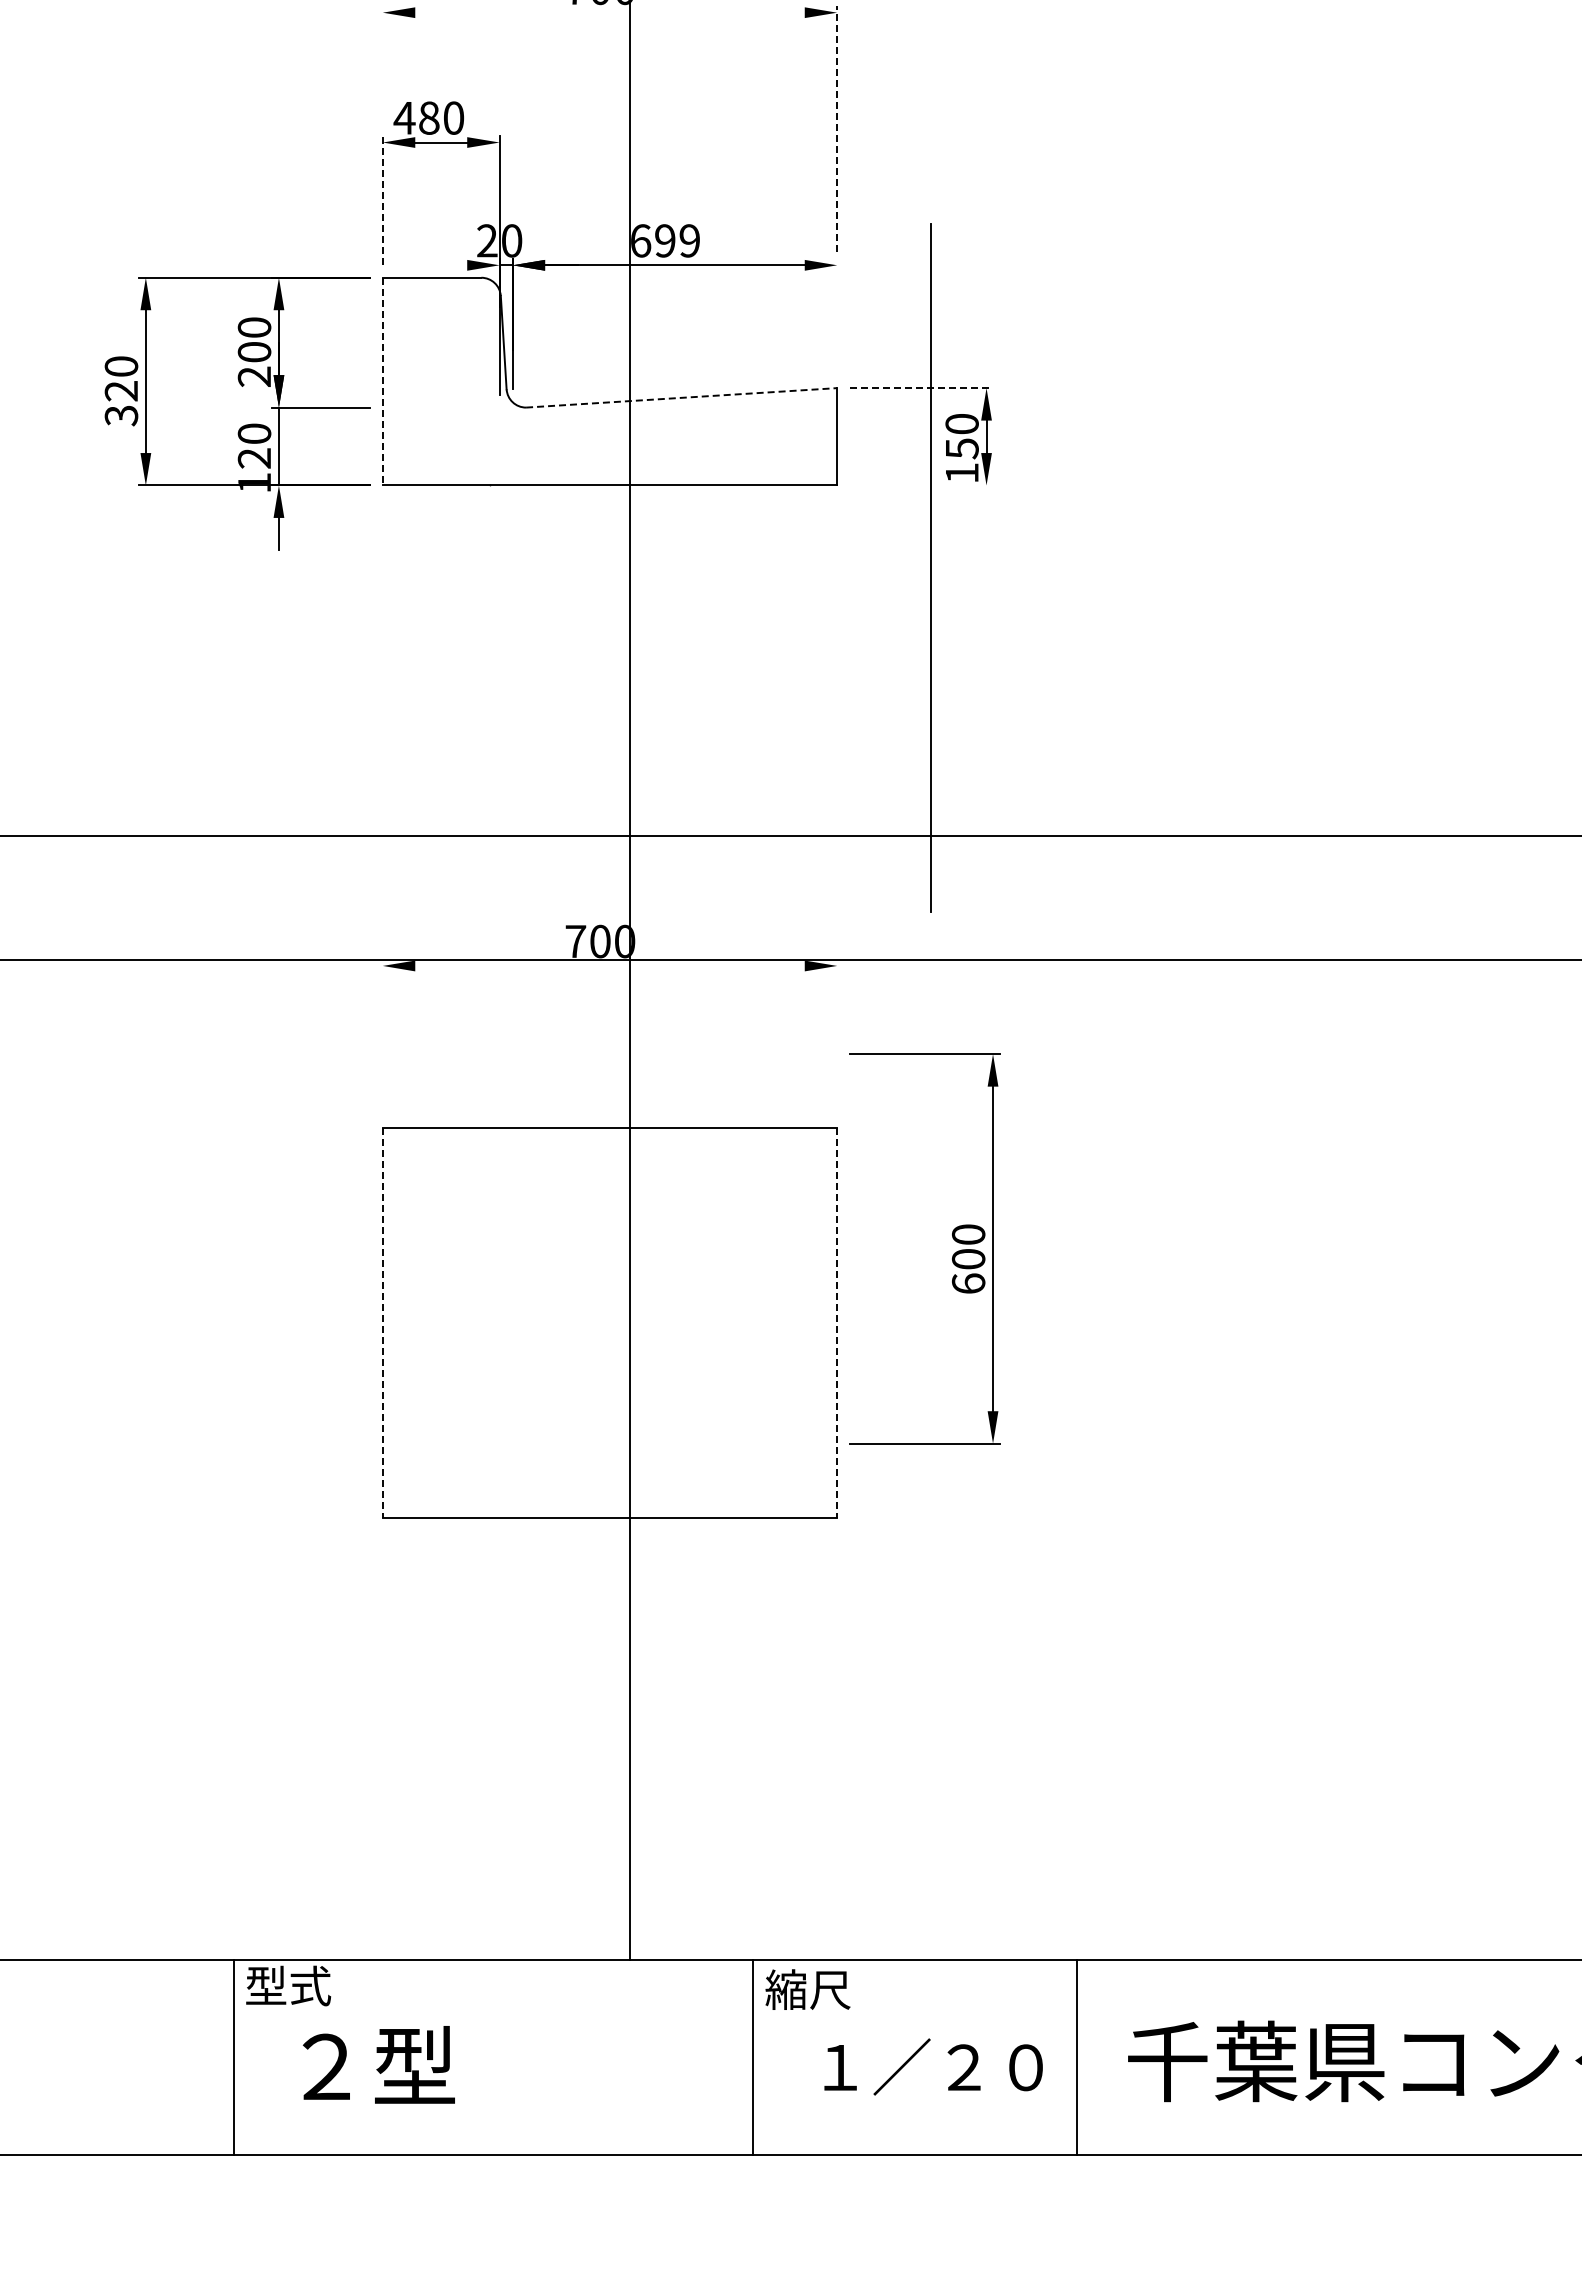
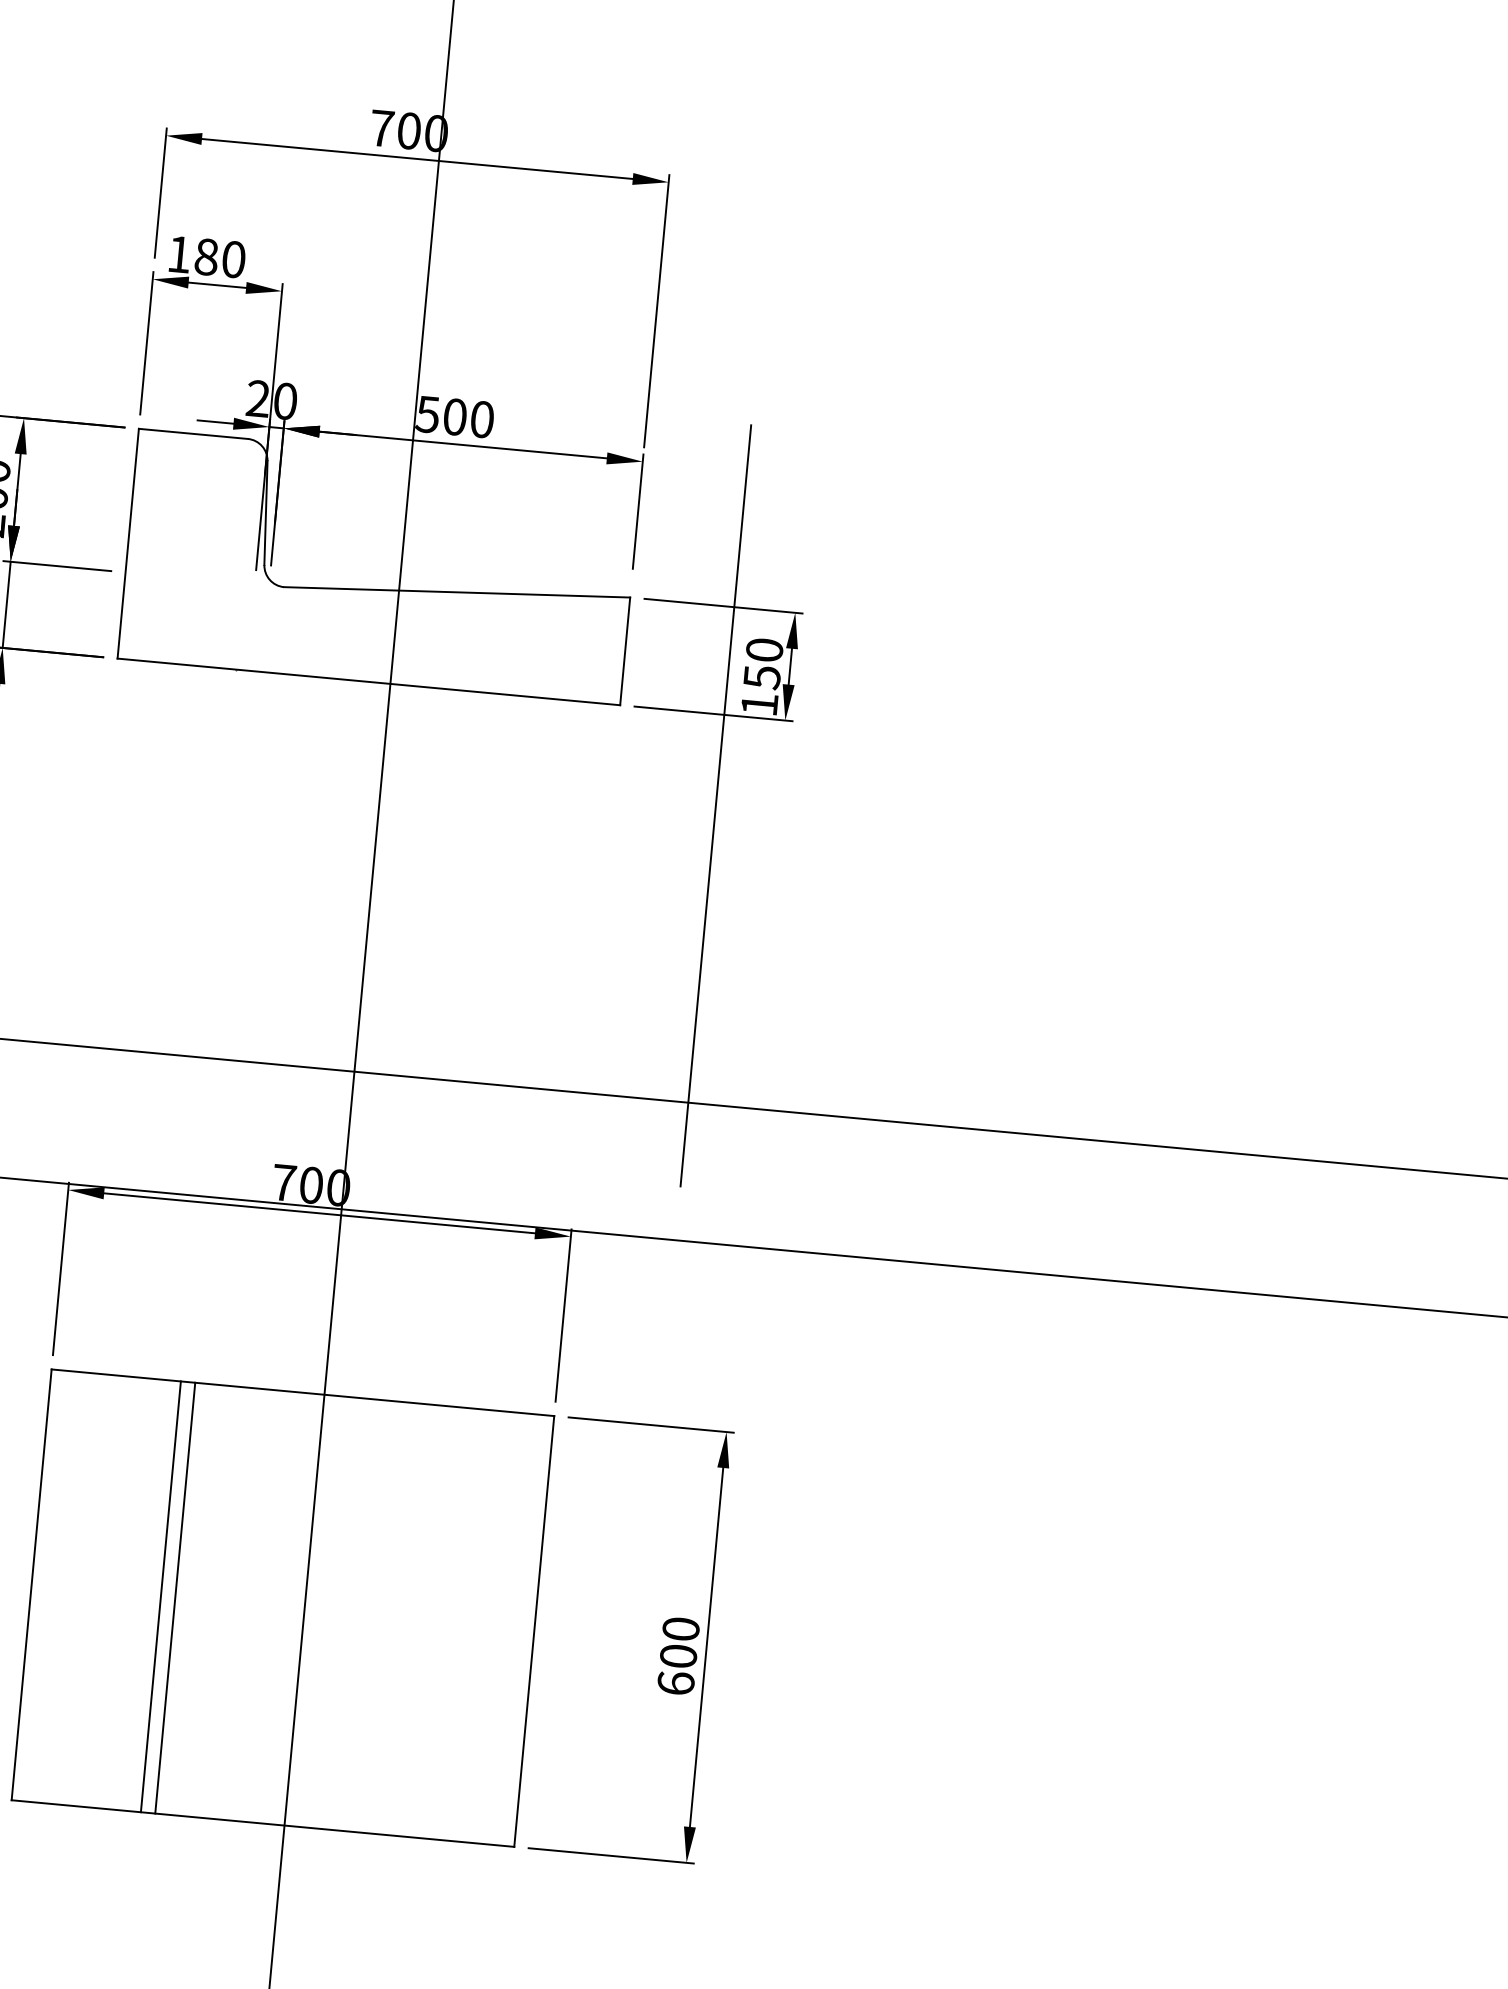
line: (609, 12) -> (416, 158), added
line: (382, 64) -> (160, 192), added
text: (404, 118) -> (179, 254), 480 -> 180
line: (837, 128) -> (657, 310), dashed -> solid
line: (382, 199) -> (146, 342), dashed -> solid
text: (665, 240) -> (455, 416), 699 -> 500
line: (450, 265) -> (215, 422), added
line: (837, 310) -> (638, 511), added
line: (382, 381) -> (127, 543), dashed -> solid
line: (922, 388) -> (724, 606), dashed -> solid
line: (681, 397) -> (456, 591), dashed -> solid
line: (921, 485) -> (713, 713), added
line: (609, 965) -> (319, 1212), added
line: (382, 1037) -> (60, 1269), added
line: (837, 1037) -> (563, 1315), added
part: (952, 1255) -> (661, 1650), moved
line: (382, 1322) -> (31, 1584), dashed -> solid
line: (499, 1322) -> (160, 1596), added
line: (512, 1322) -> (175, 1597), added
line: (837, 1322) -> (534, 1631), dashed -> solid

